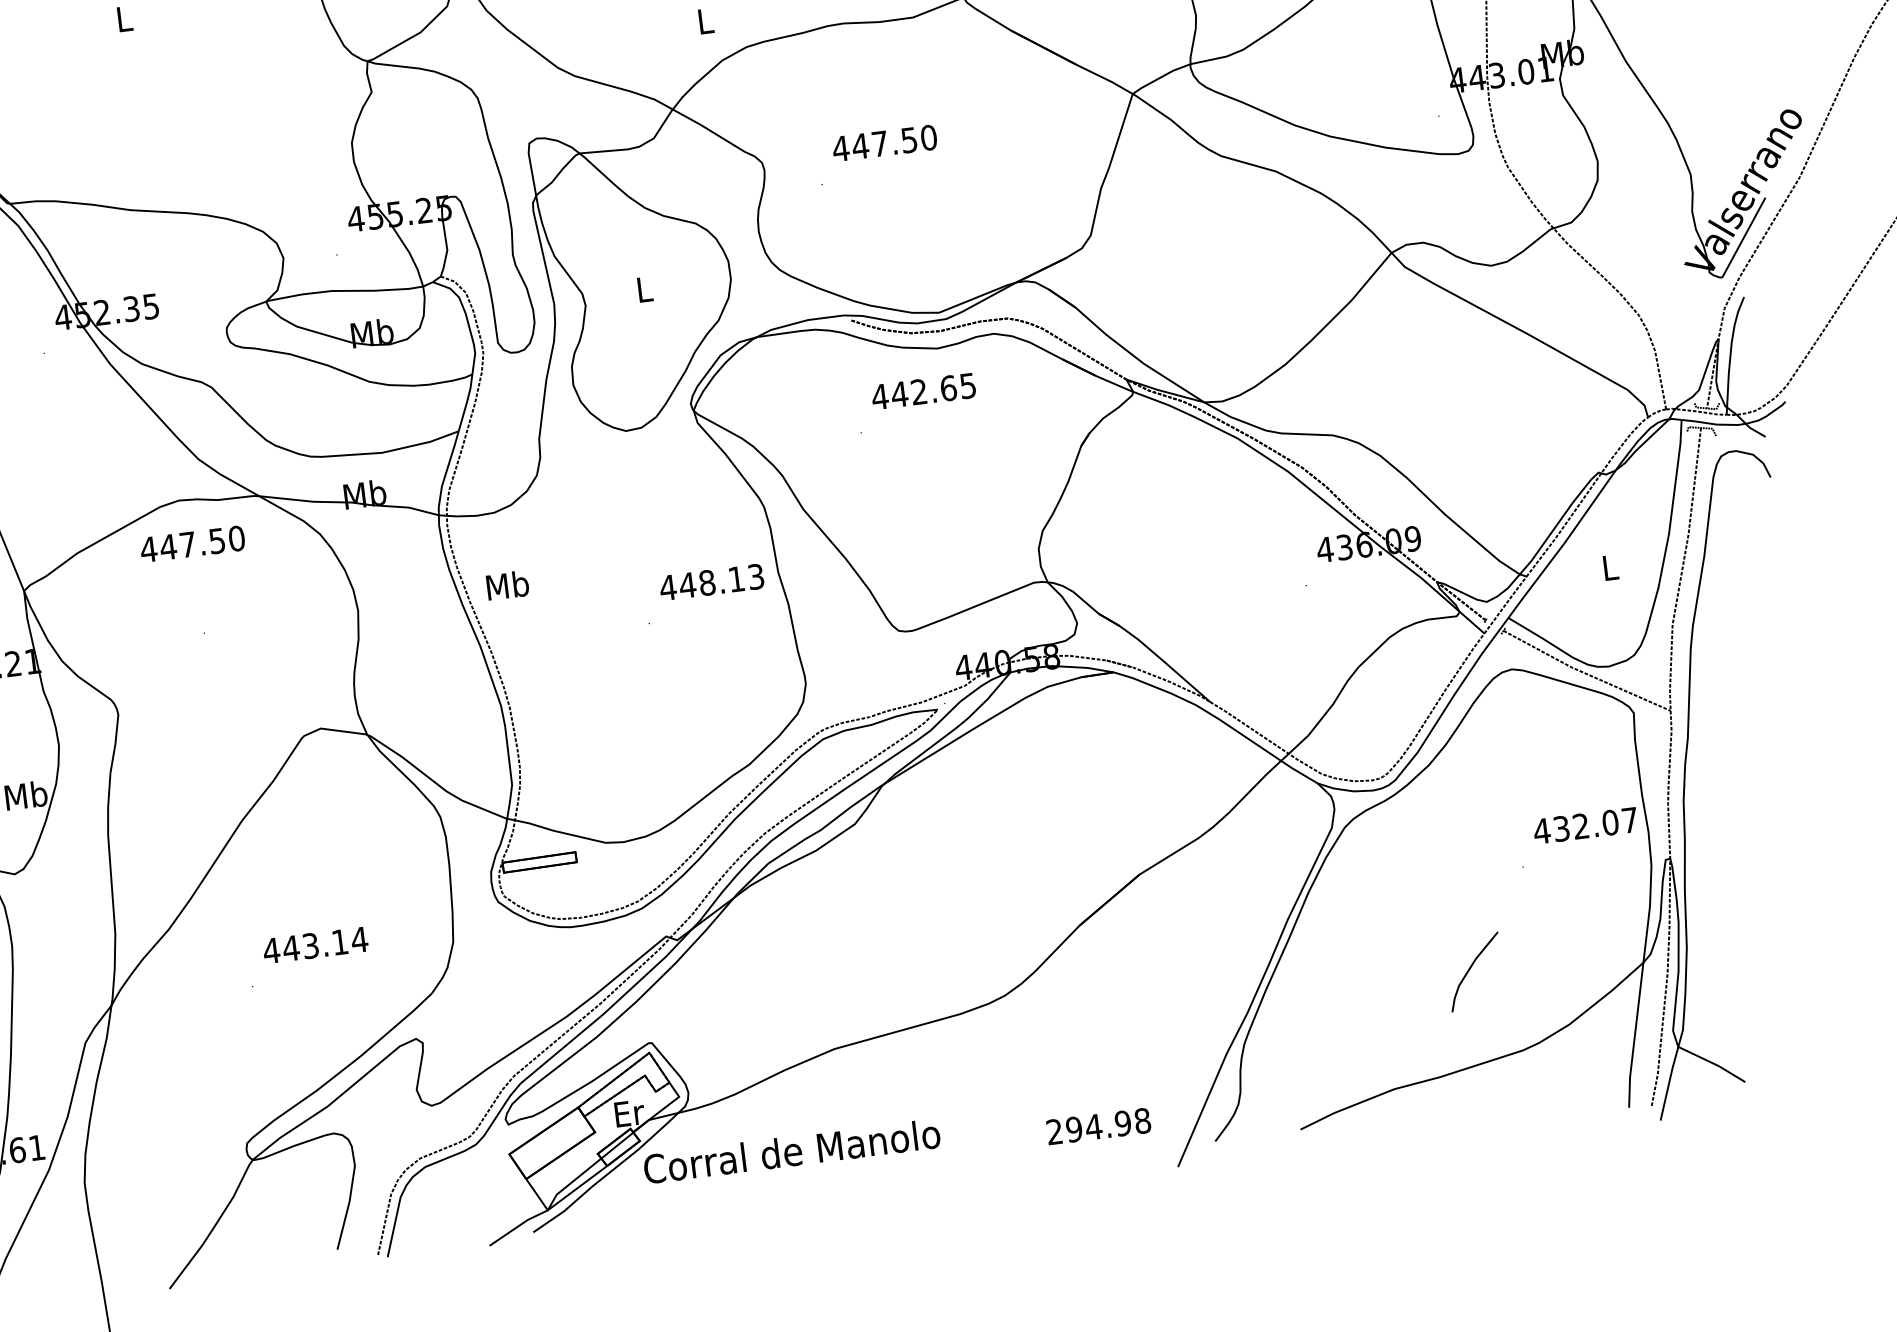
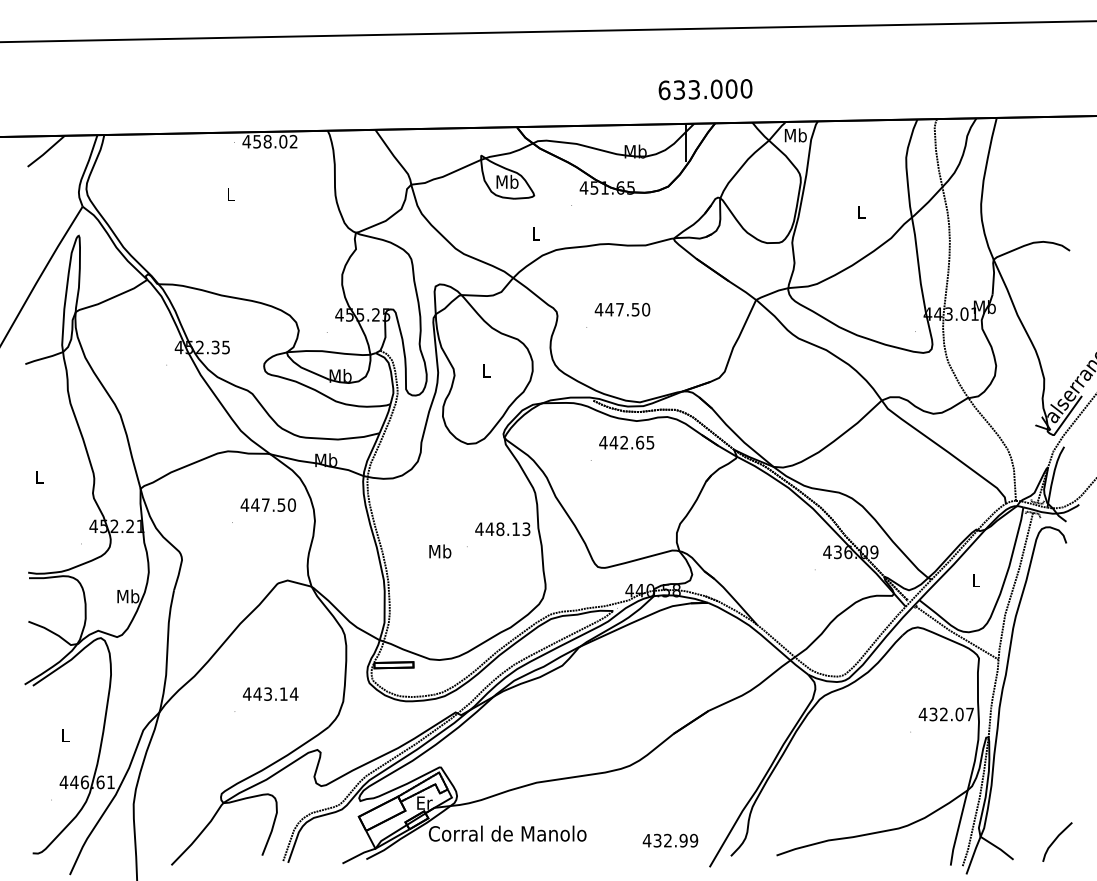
text: (190, 543) -> (267, 504), moved
text: (508, 585) -> (440, 551), moved
line: (1470, 971) -> (1055, 841), moved
text: (1098, 1126) -> (670, 840), 294.98 -> 432.99

